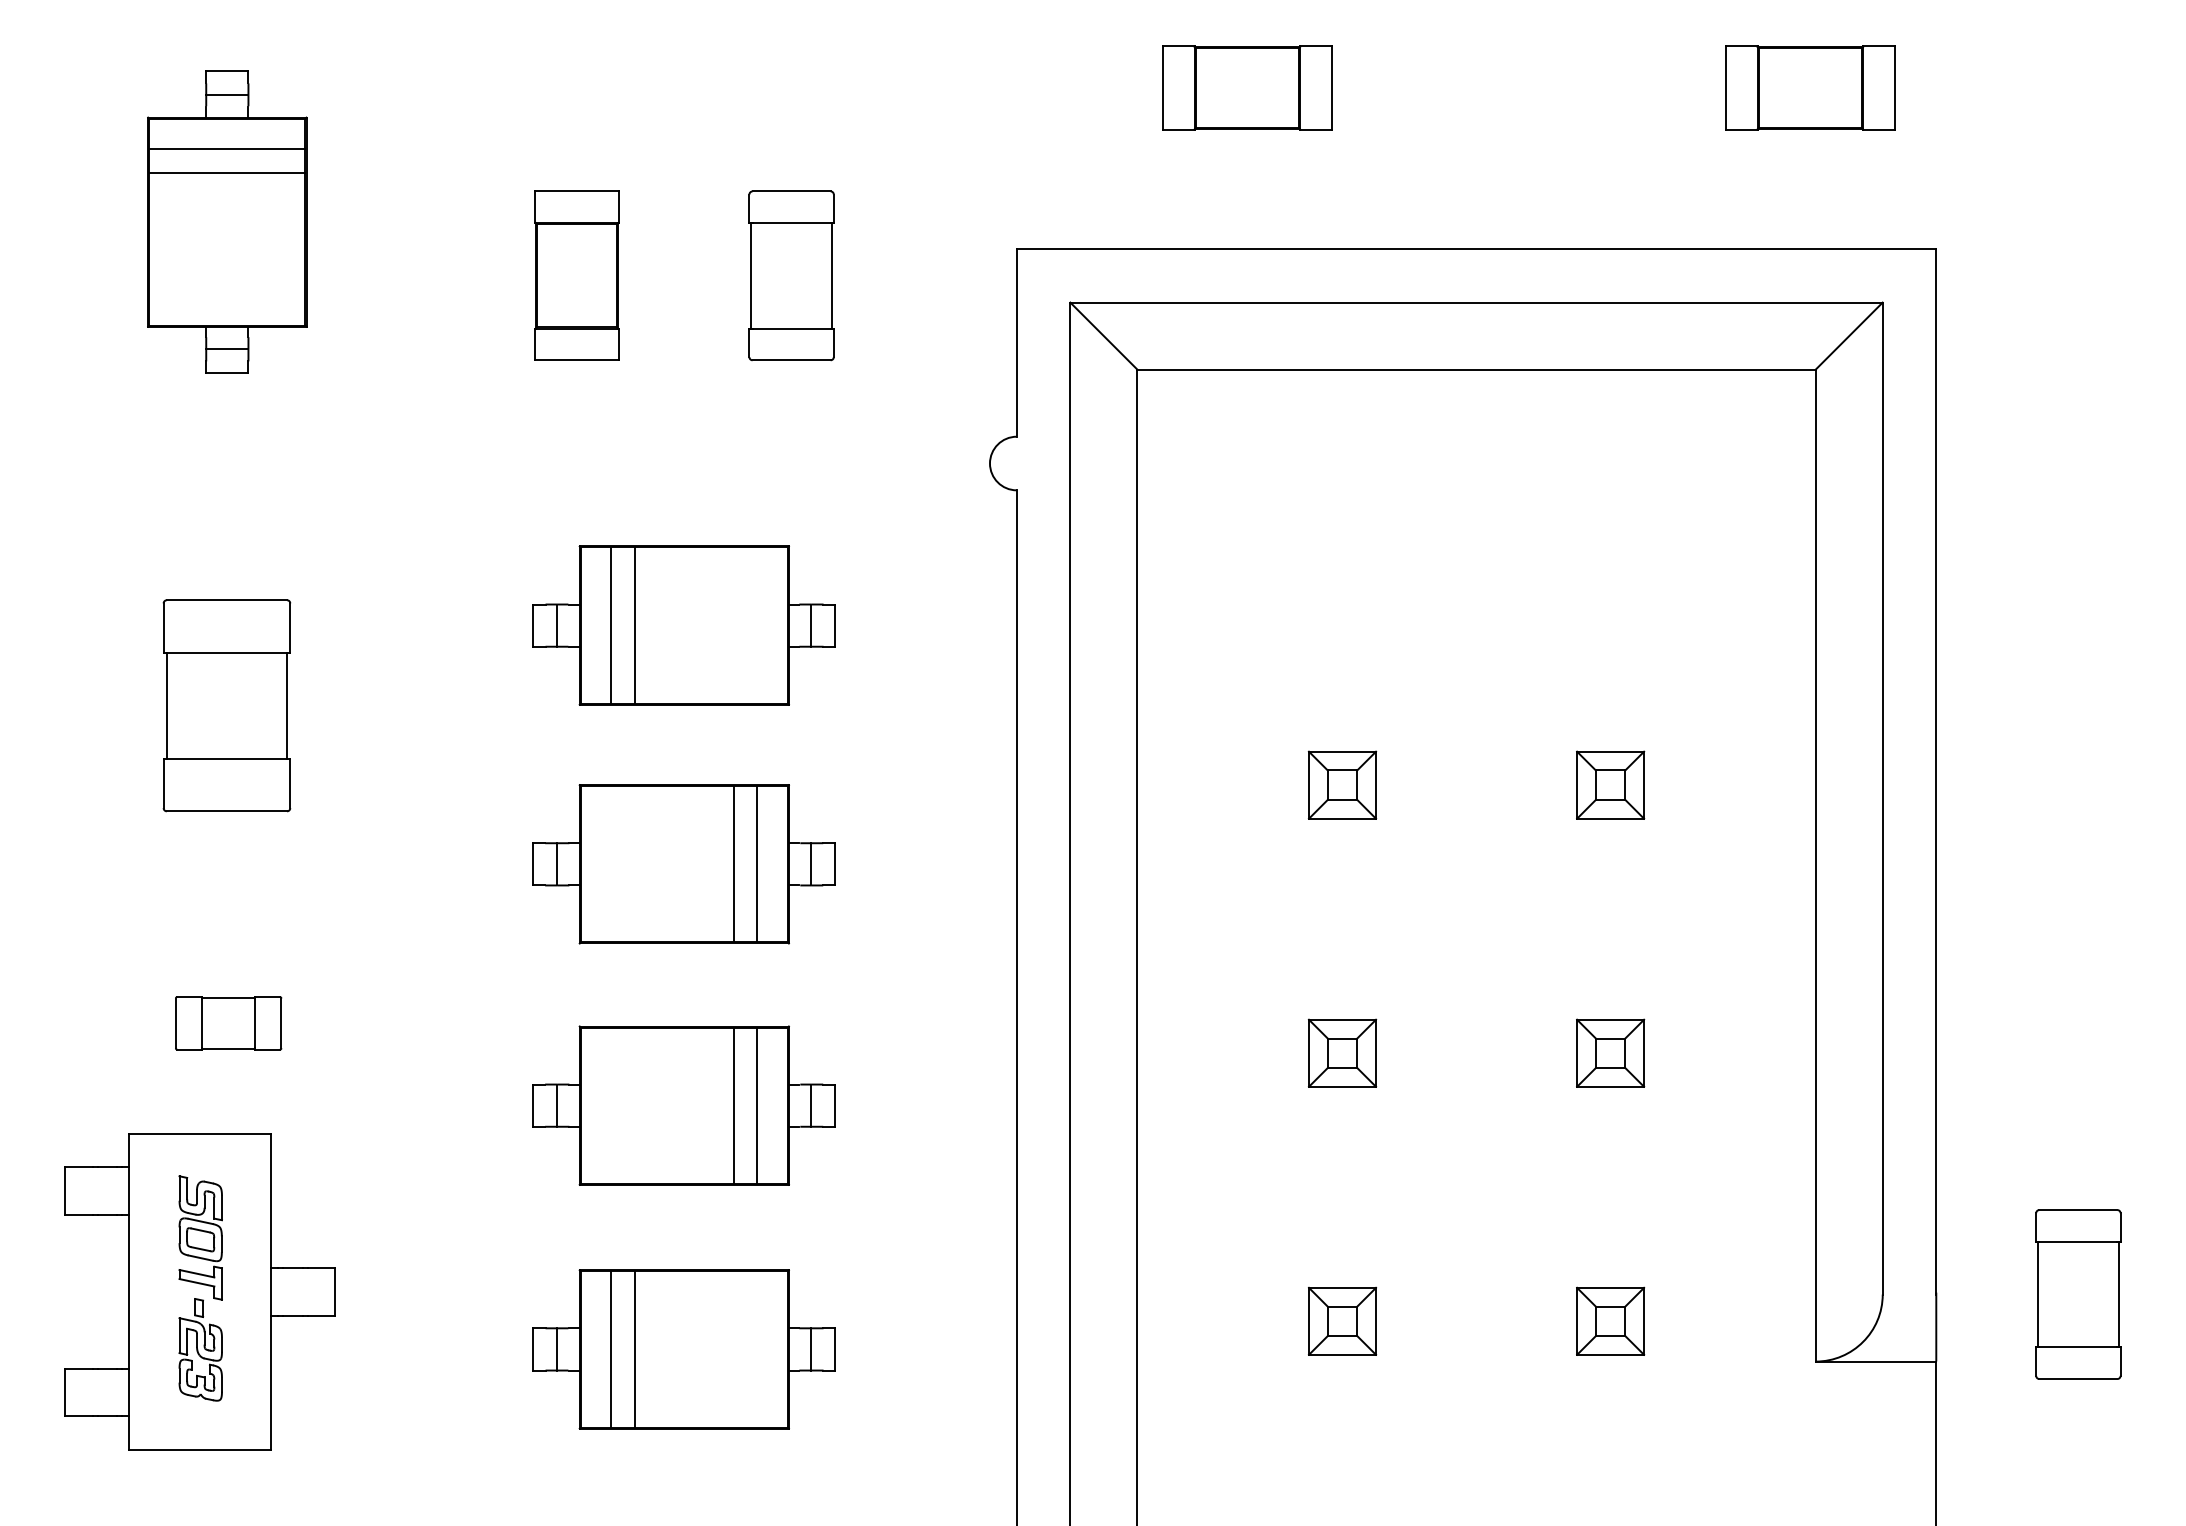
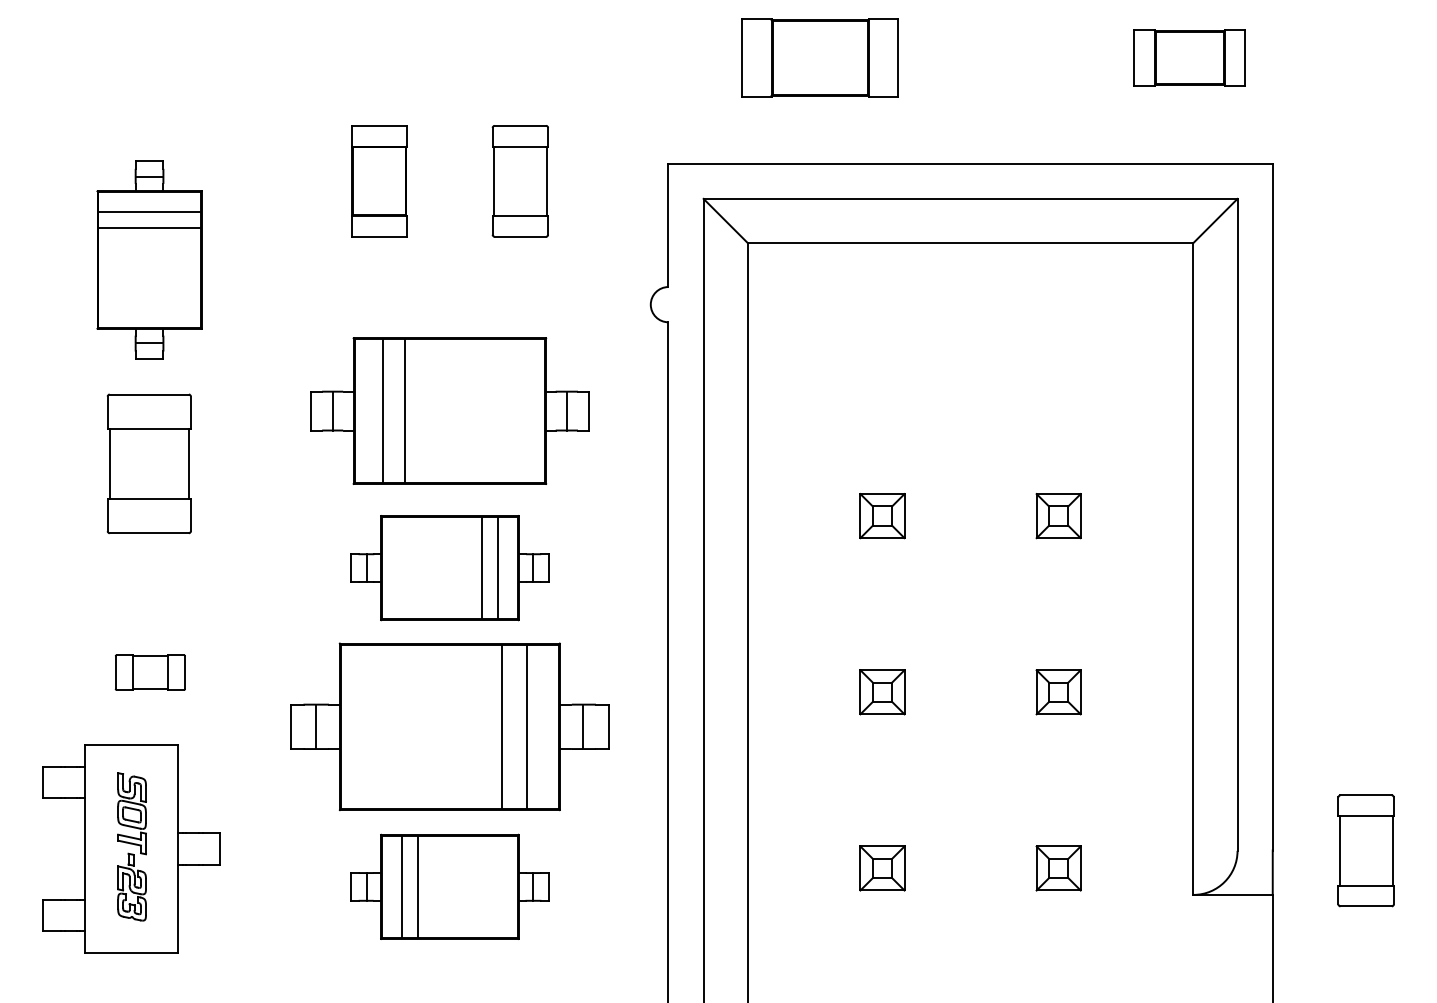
part: (1246, 87) -> (819, 57), size x1.4
part: (227, 221) -> (149, 259), moved
part: (683, 626) -> (449, 411), size x1.4
part: (683, 1105) -> (449, 726), size x1.6

